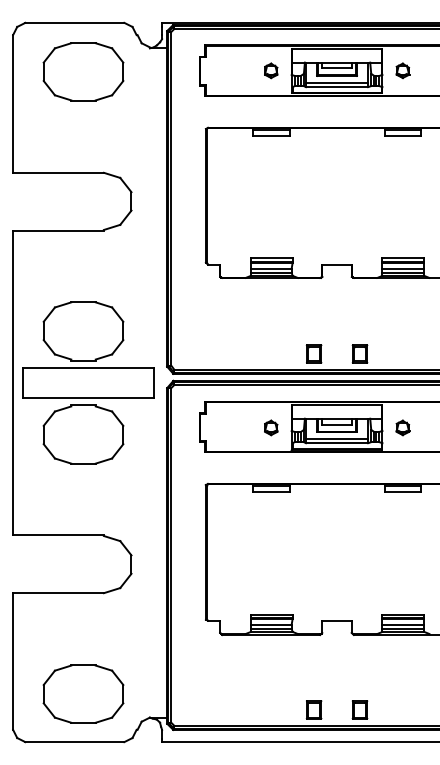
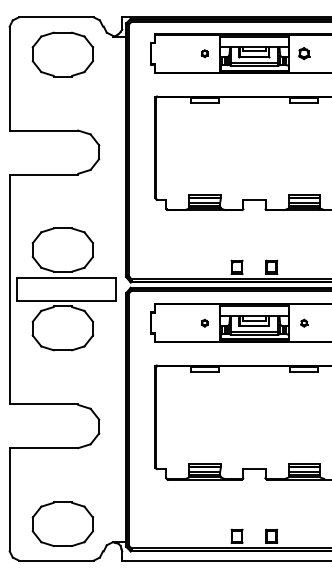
part: (270, 70) -> (204, 53), size x0.6
part: (270, 426) -> (204, 322), size x0.6
part: (403, 426) -> (304, 322), size x0.6

